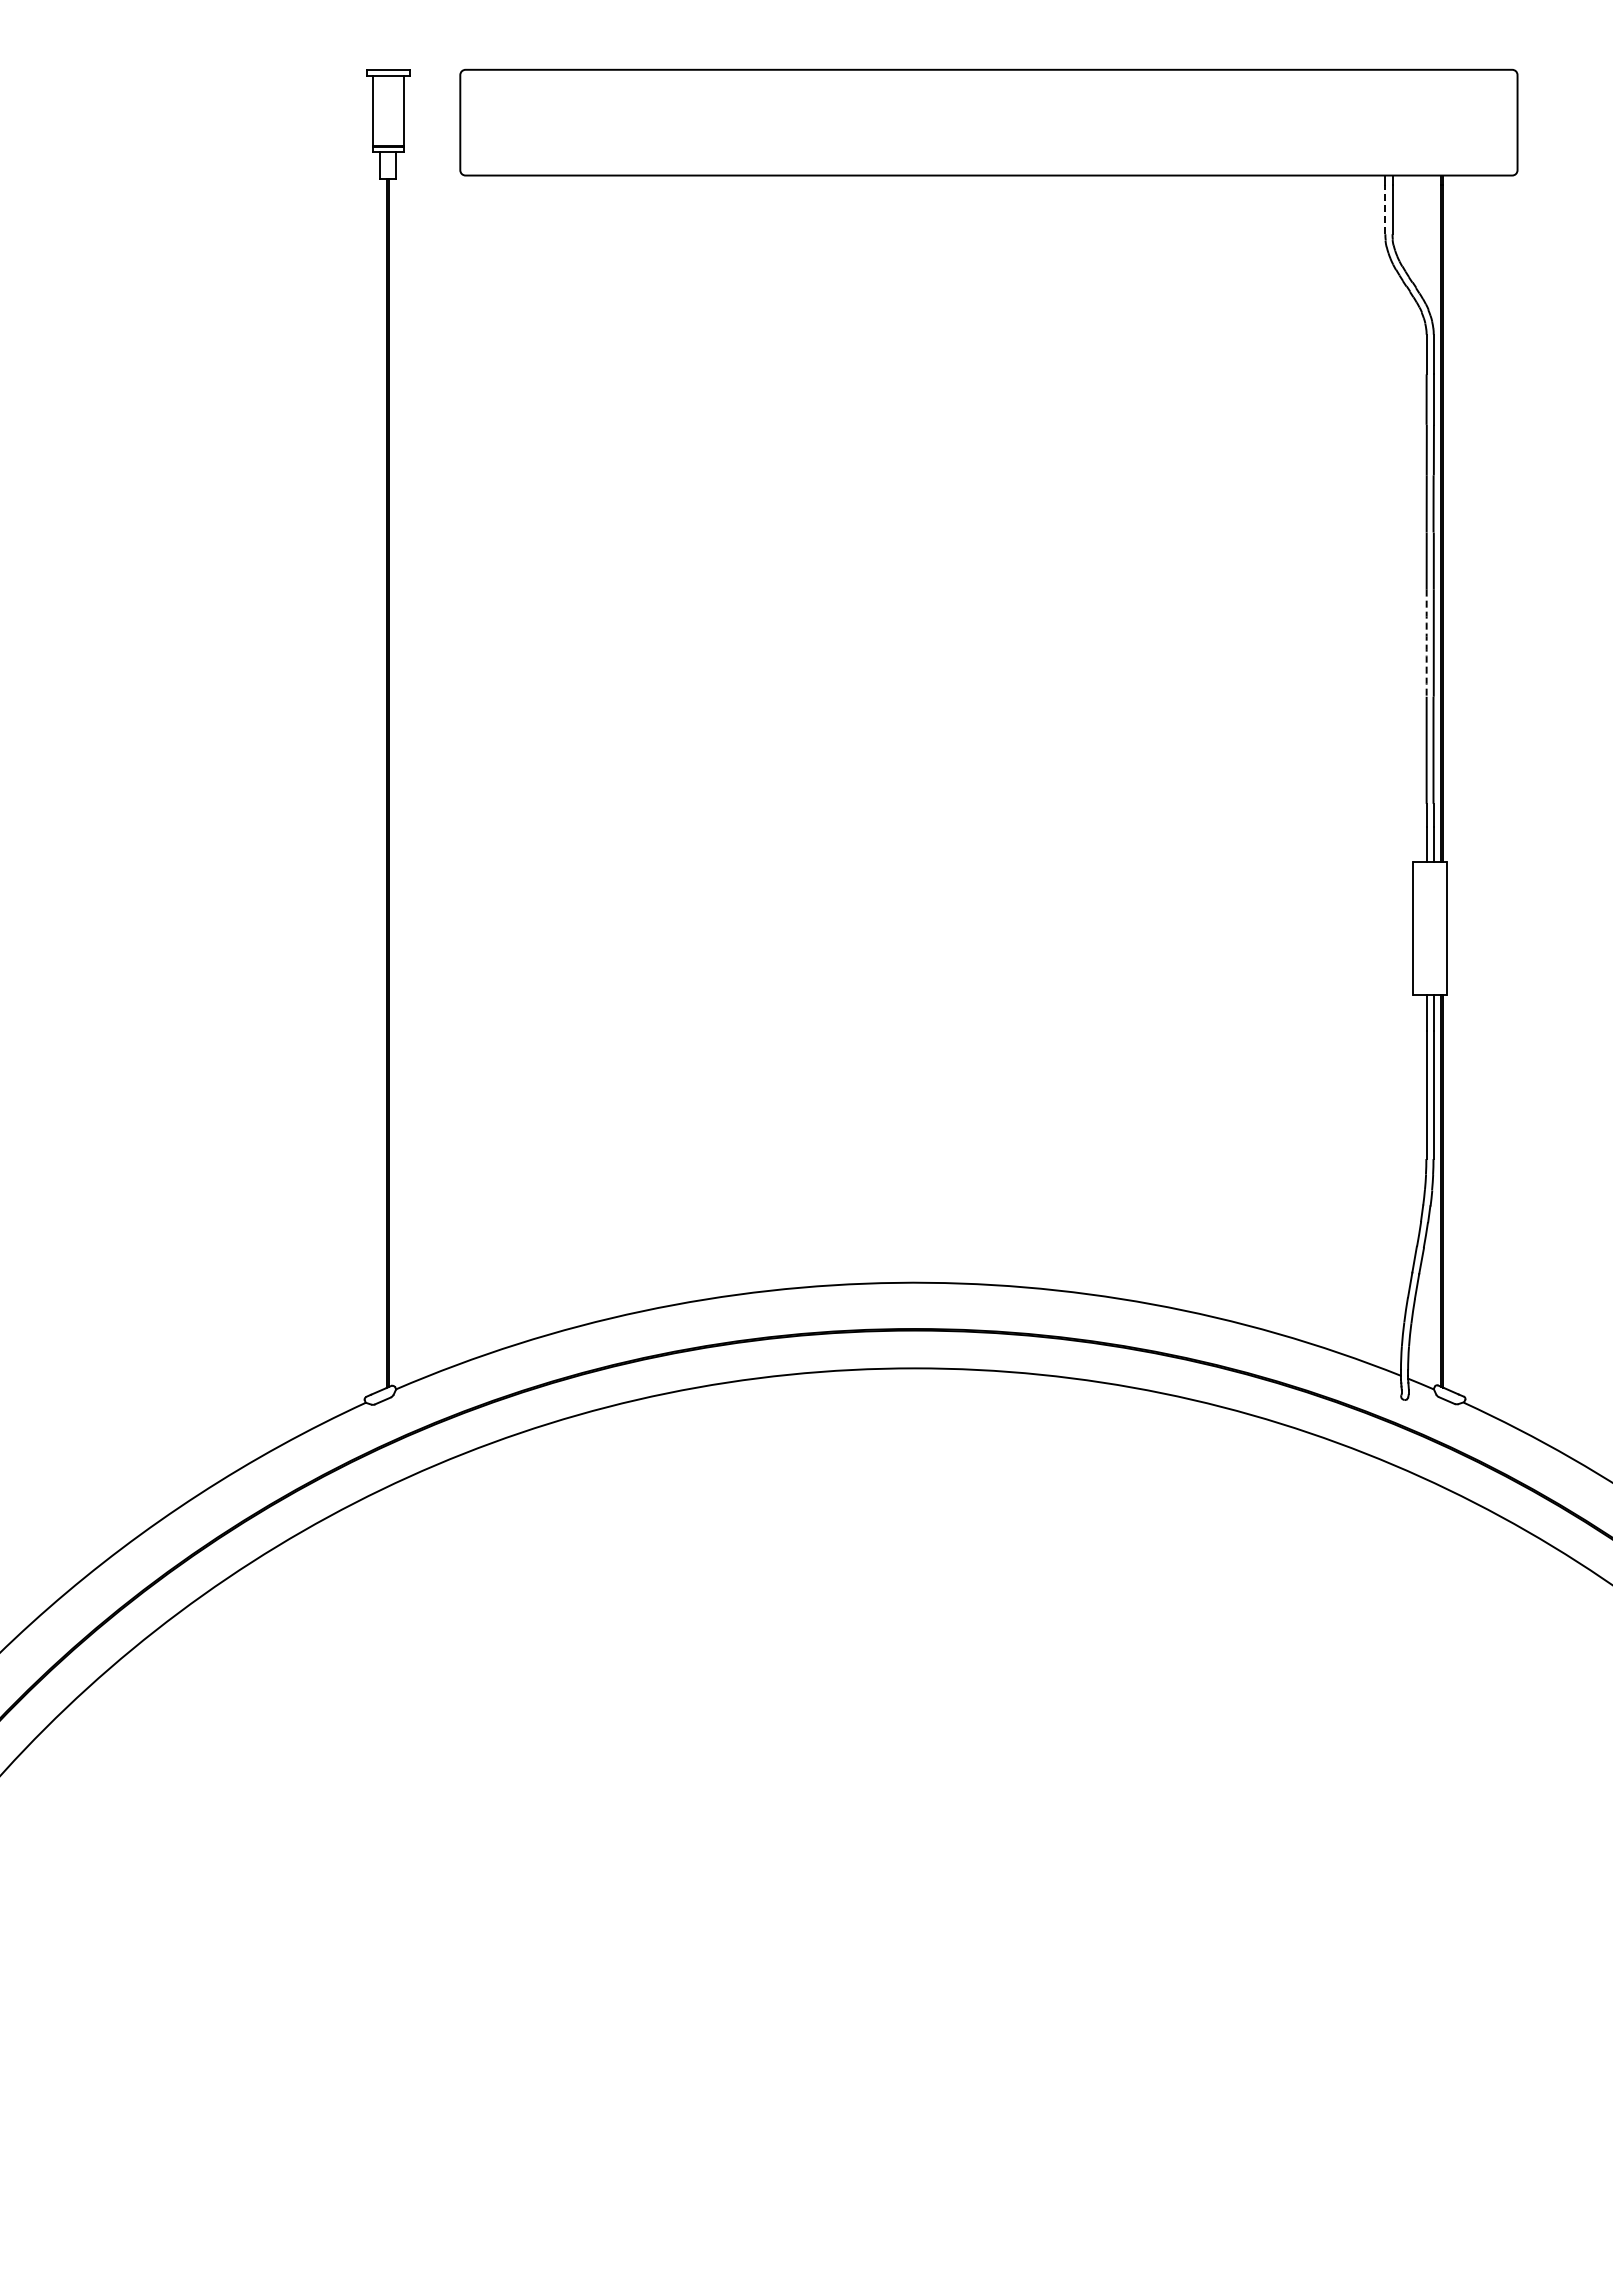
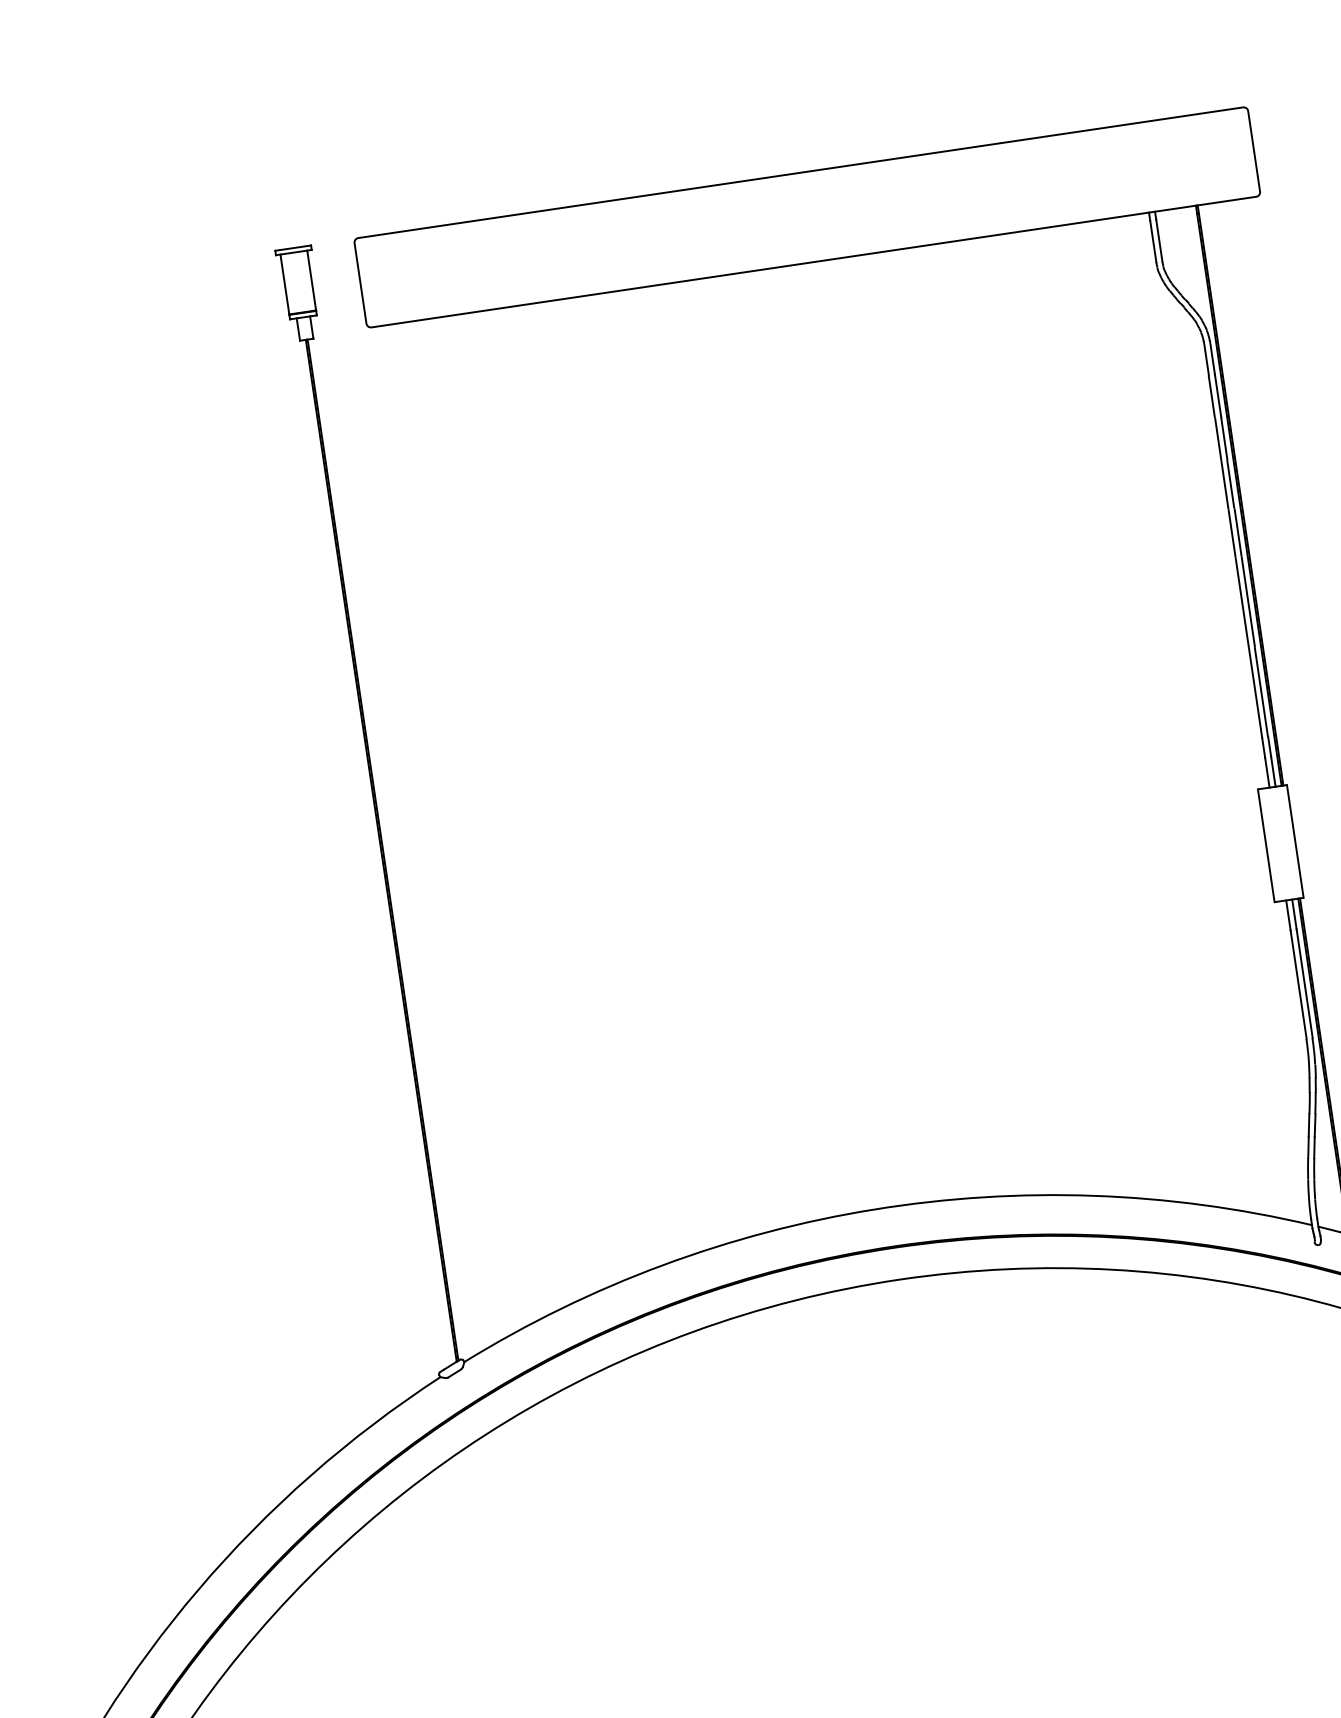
line: (1385, 209) -> (1153, 241), dashed -> solid
arc: (1426, 643) -> (1242, 603), dashed -> solid

